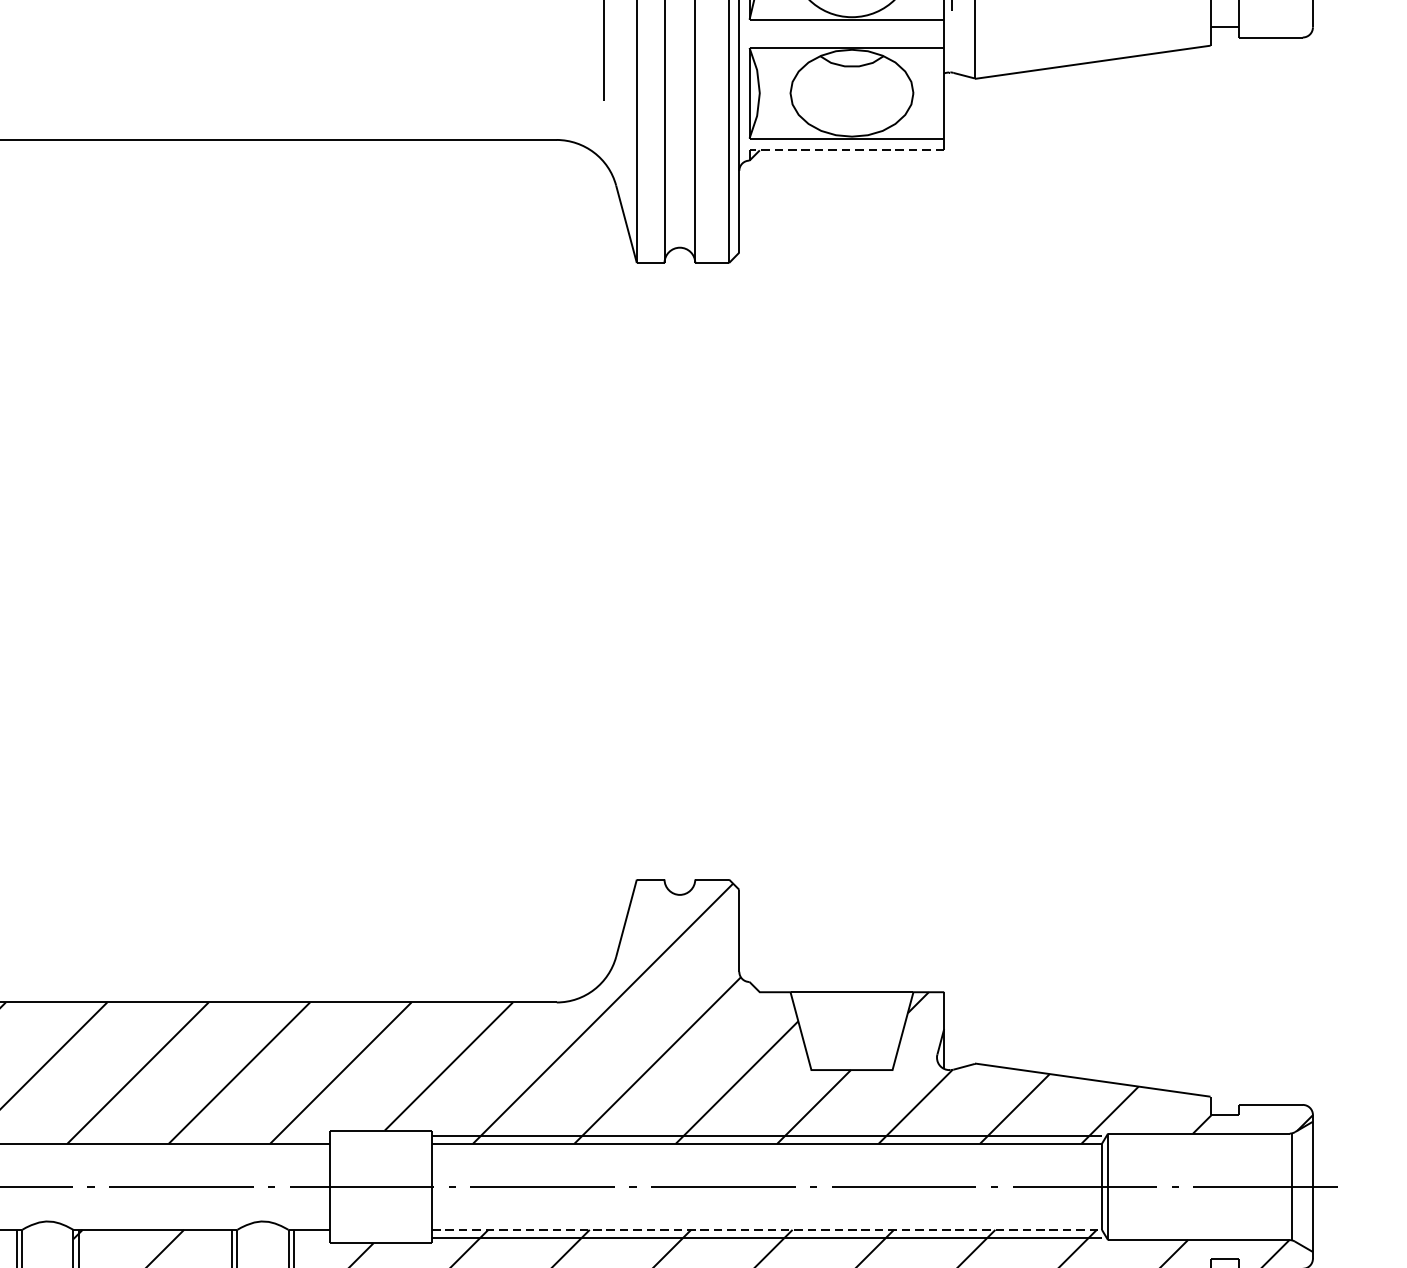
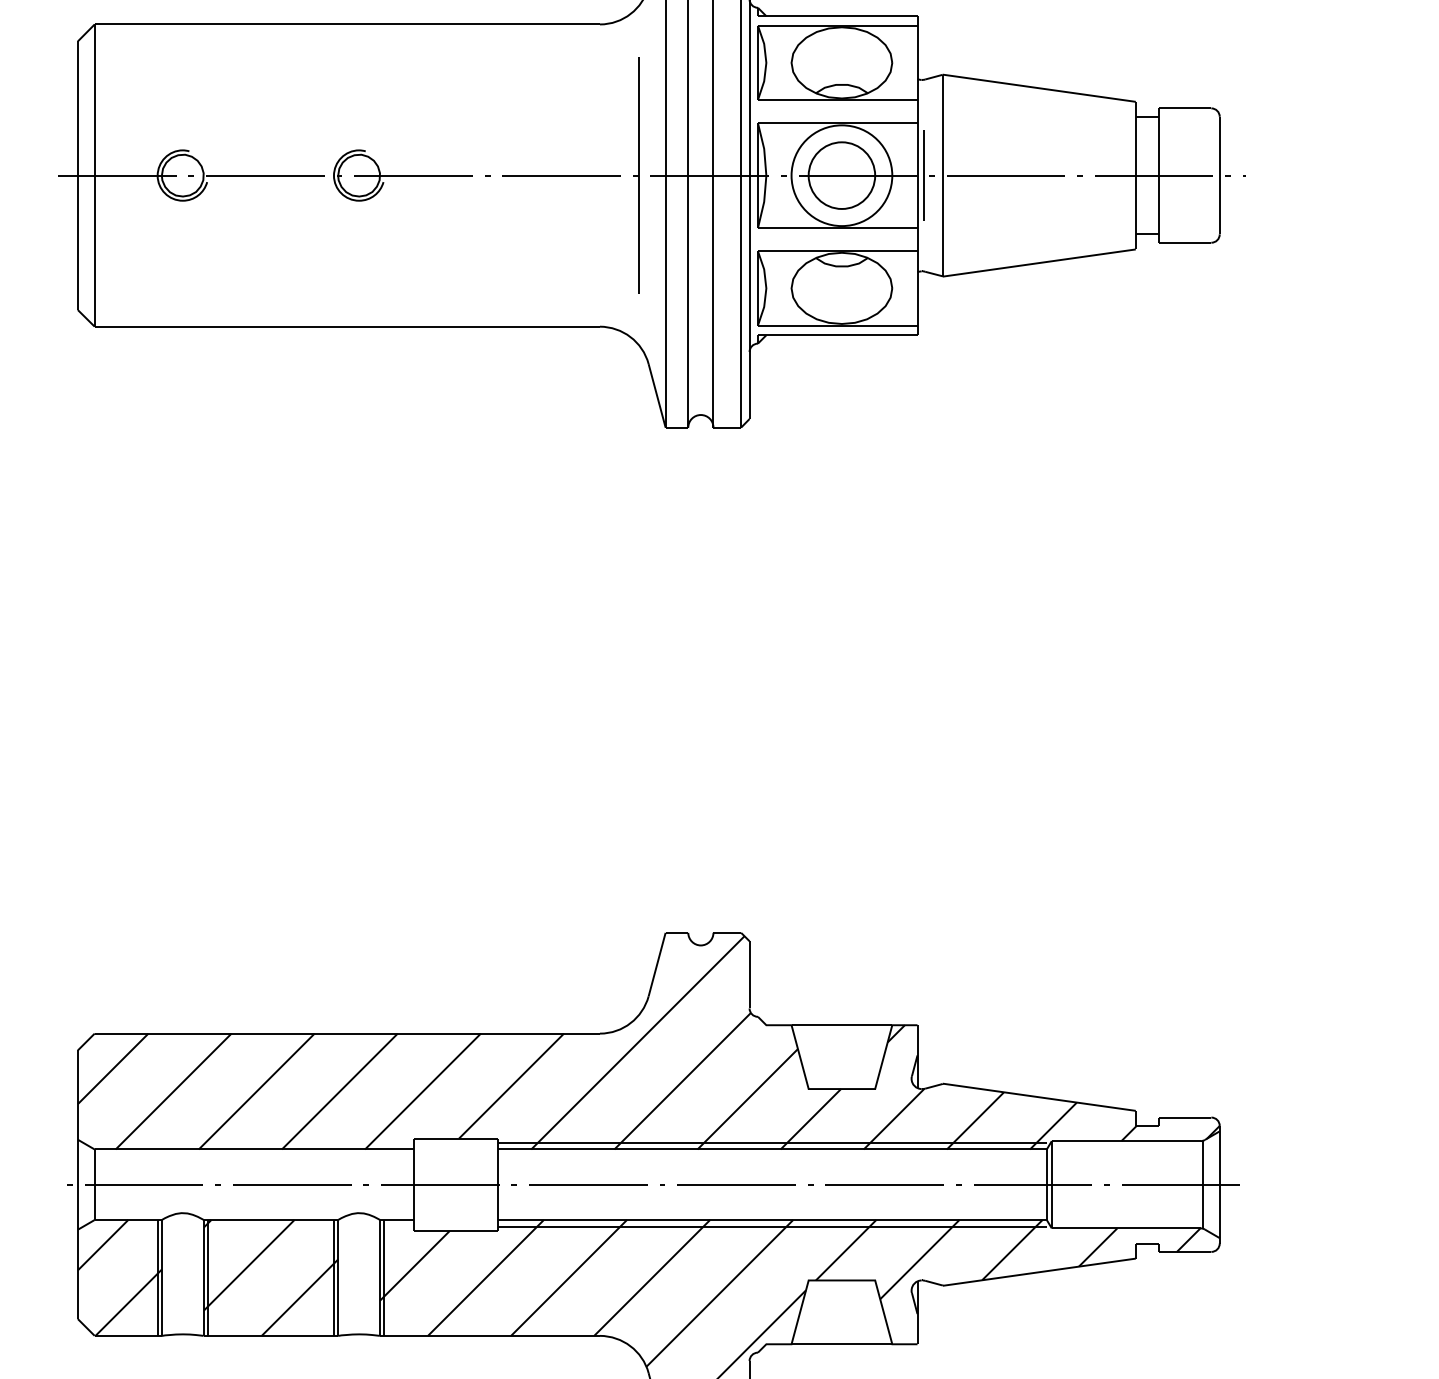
line: (846, 150) -> (837, 335), dashed -> solid
line: (767, 1230) -> (772, 1220), dashed -> solid

